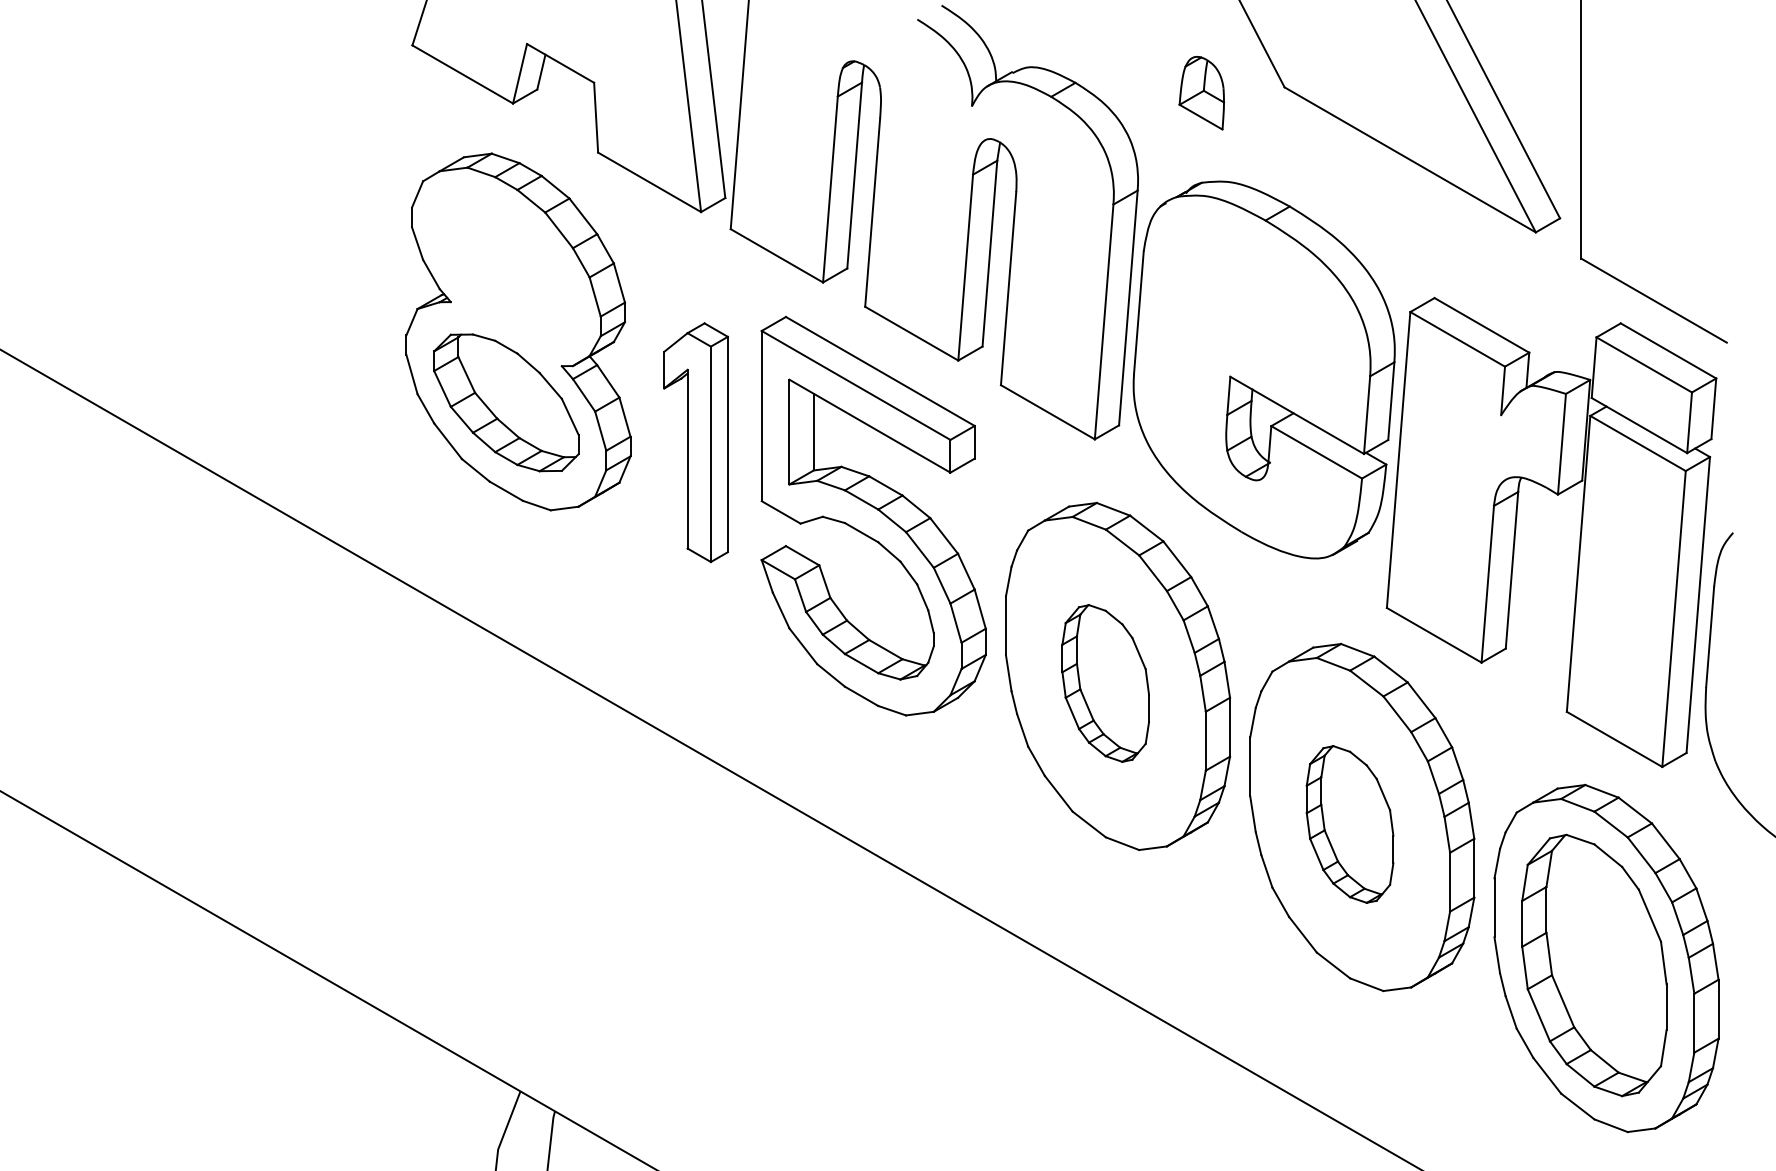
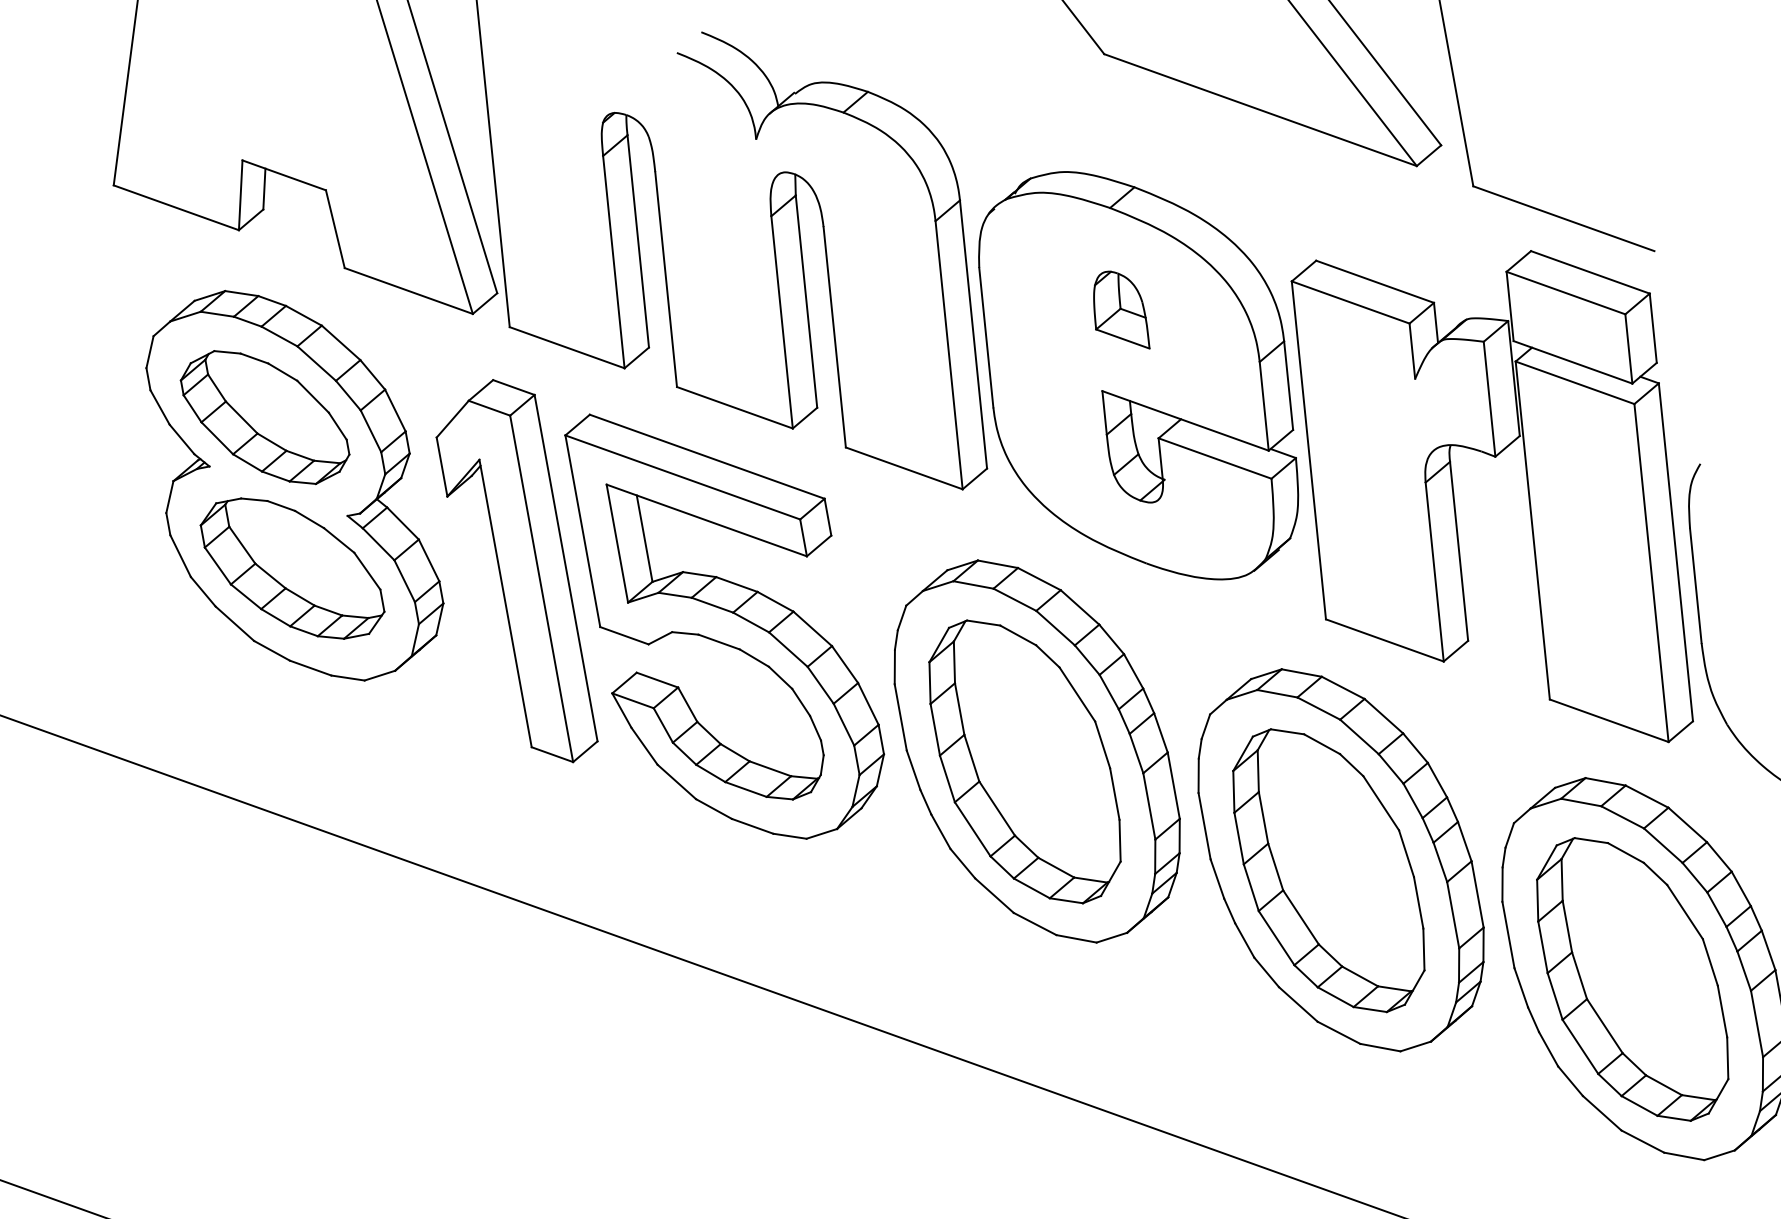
part: (1201, 93) -> (1118, 312), moved
part: (506, 268) -> (265, 417), added
part: (695, 442) -> (513, 574), size x1.43
part: (1105, 683) -> (1024, 761), size x1.67
part: (1349, 824) -> (1328, 870), size x1.67

